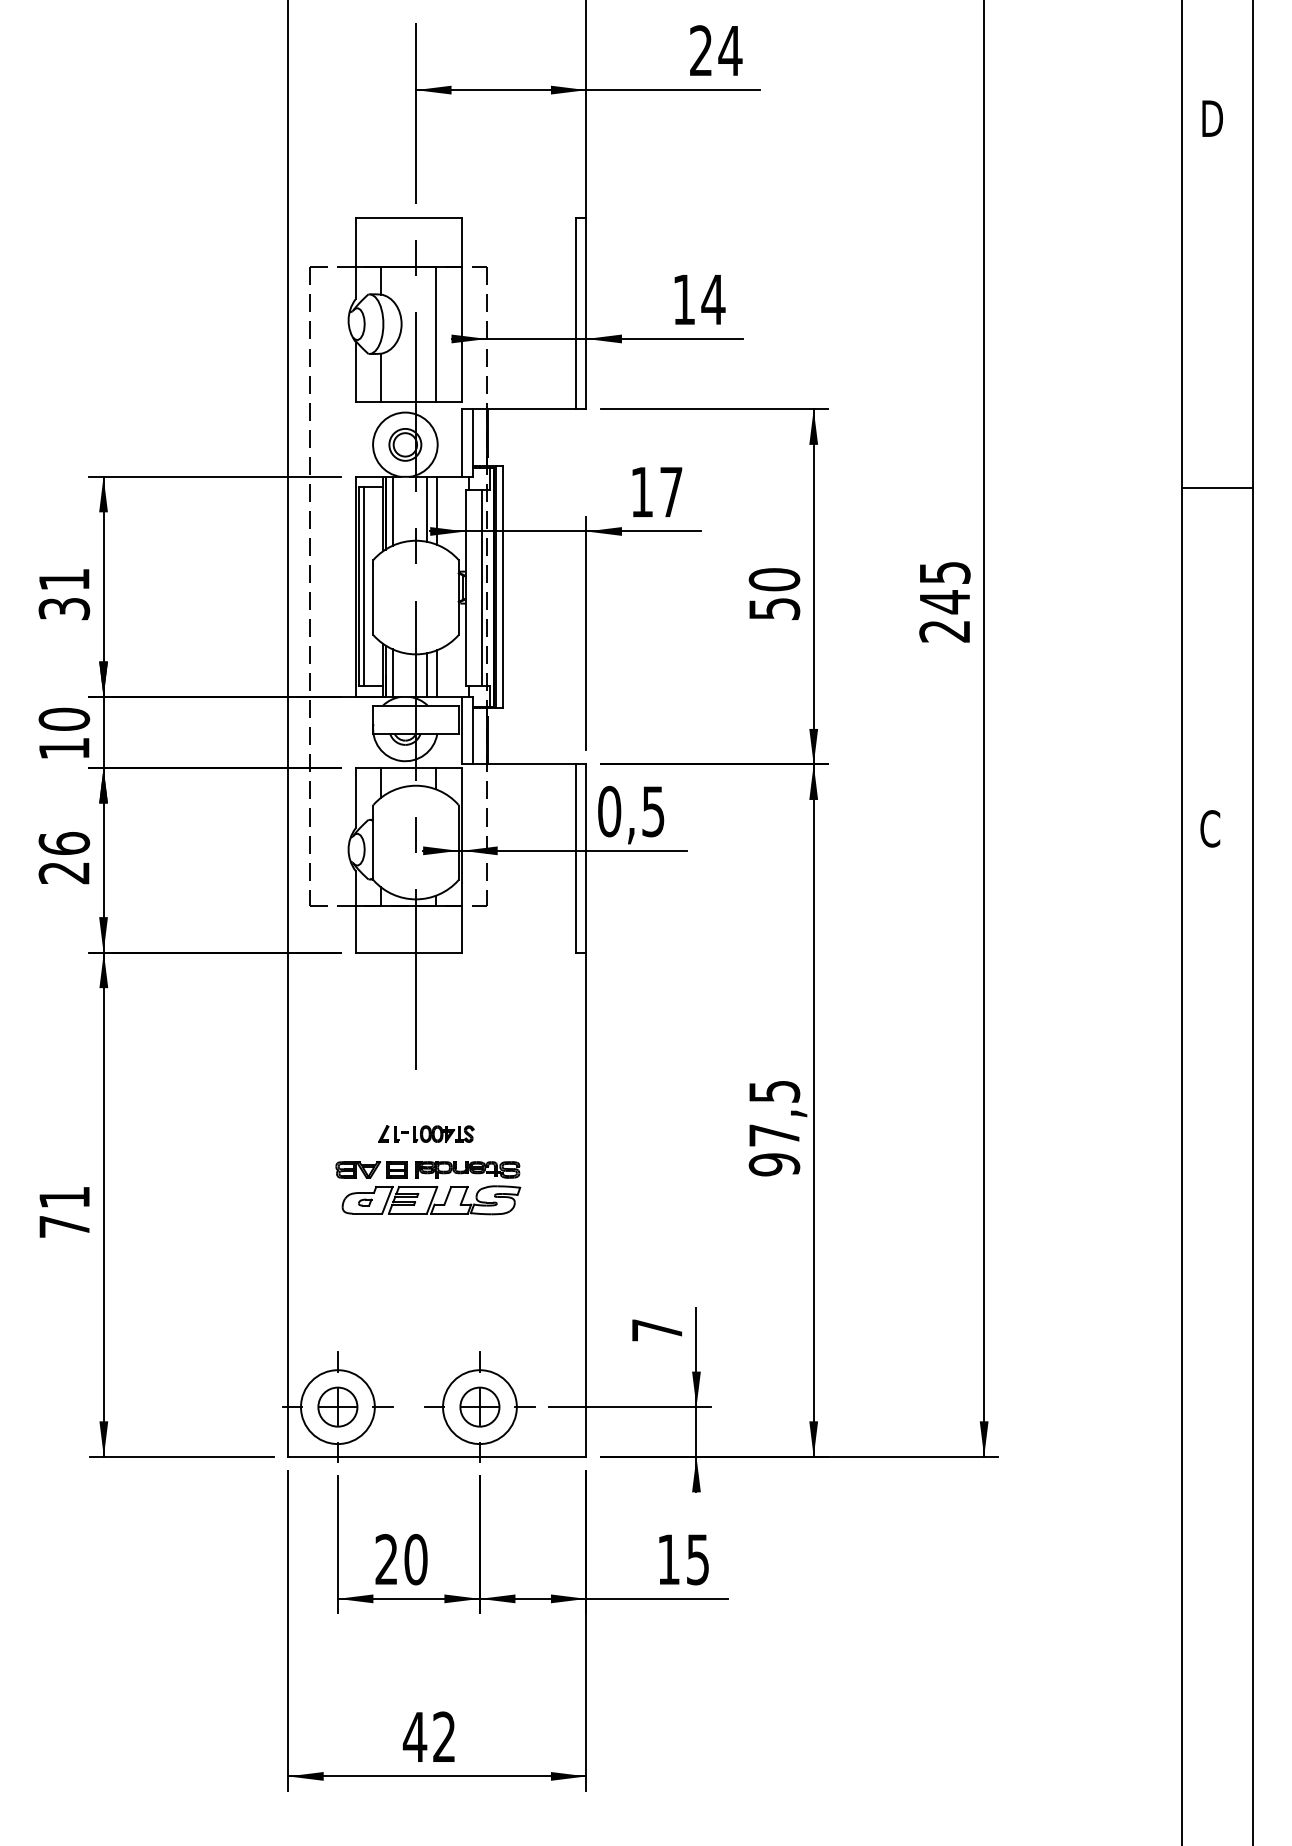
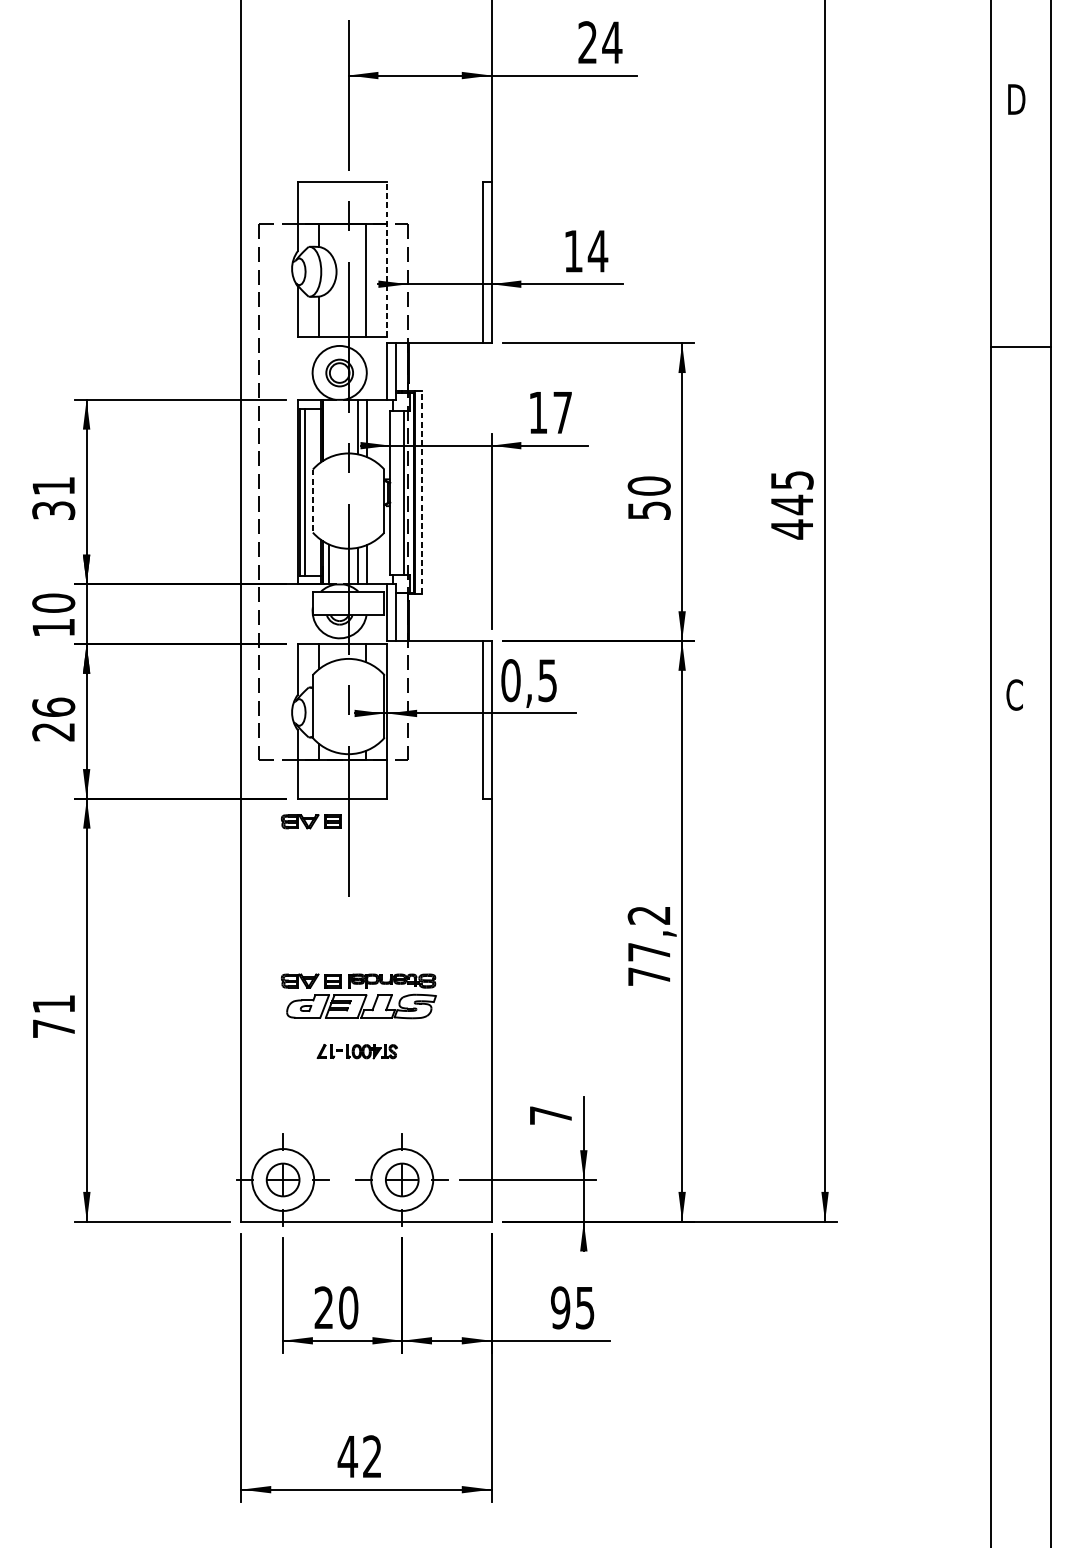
line: (462, 309) -> (387, 259), solid -> dashed
line: (1217, 488) -> (1020, 346), moved
line: (392, 510) -> (328, 428), removed
line: (503, 586) -> (421, 491), solid -> dashed
line: (373, 597) -> (312, 501), solid -> dashed
text: (944, 631) -> (791, 529), 245 -> 445
part: (371, 979) -> (311, 821), added
text: (774, 1128) -> (649, 946), 97,5 -> 77,2
part: (426, 1133) -> (357, 1051), moved
text: (668, 1559) -> (560, 1307), 15 -> 95

